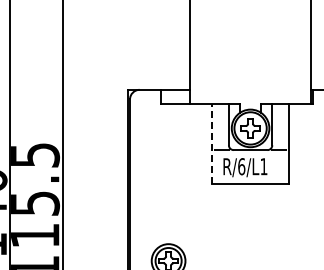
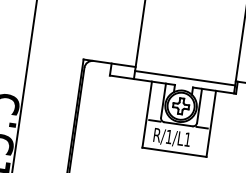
line: (250, 94) -> (185, 78), added
line: (212, 144) -> (147, 115), dashed -> solid
text: (241, 166) -> (168, 136), R/6/L1 -> R/1/L1

